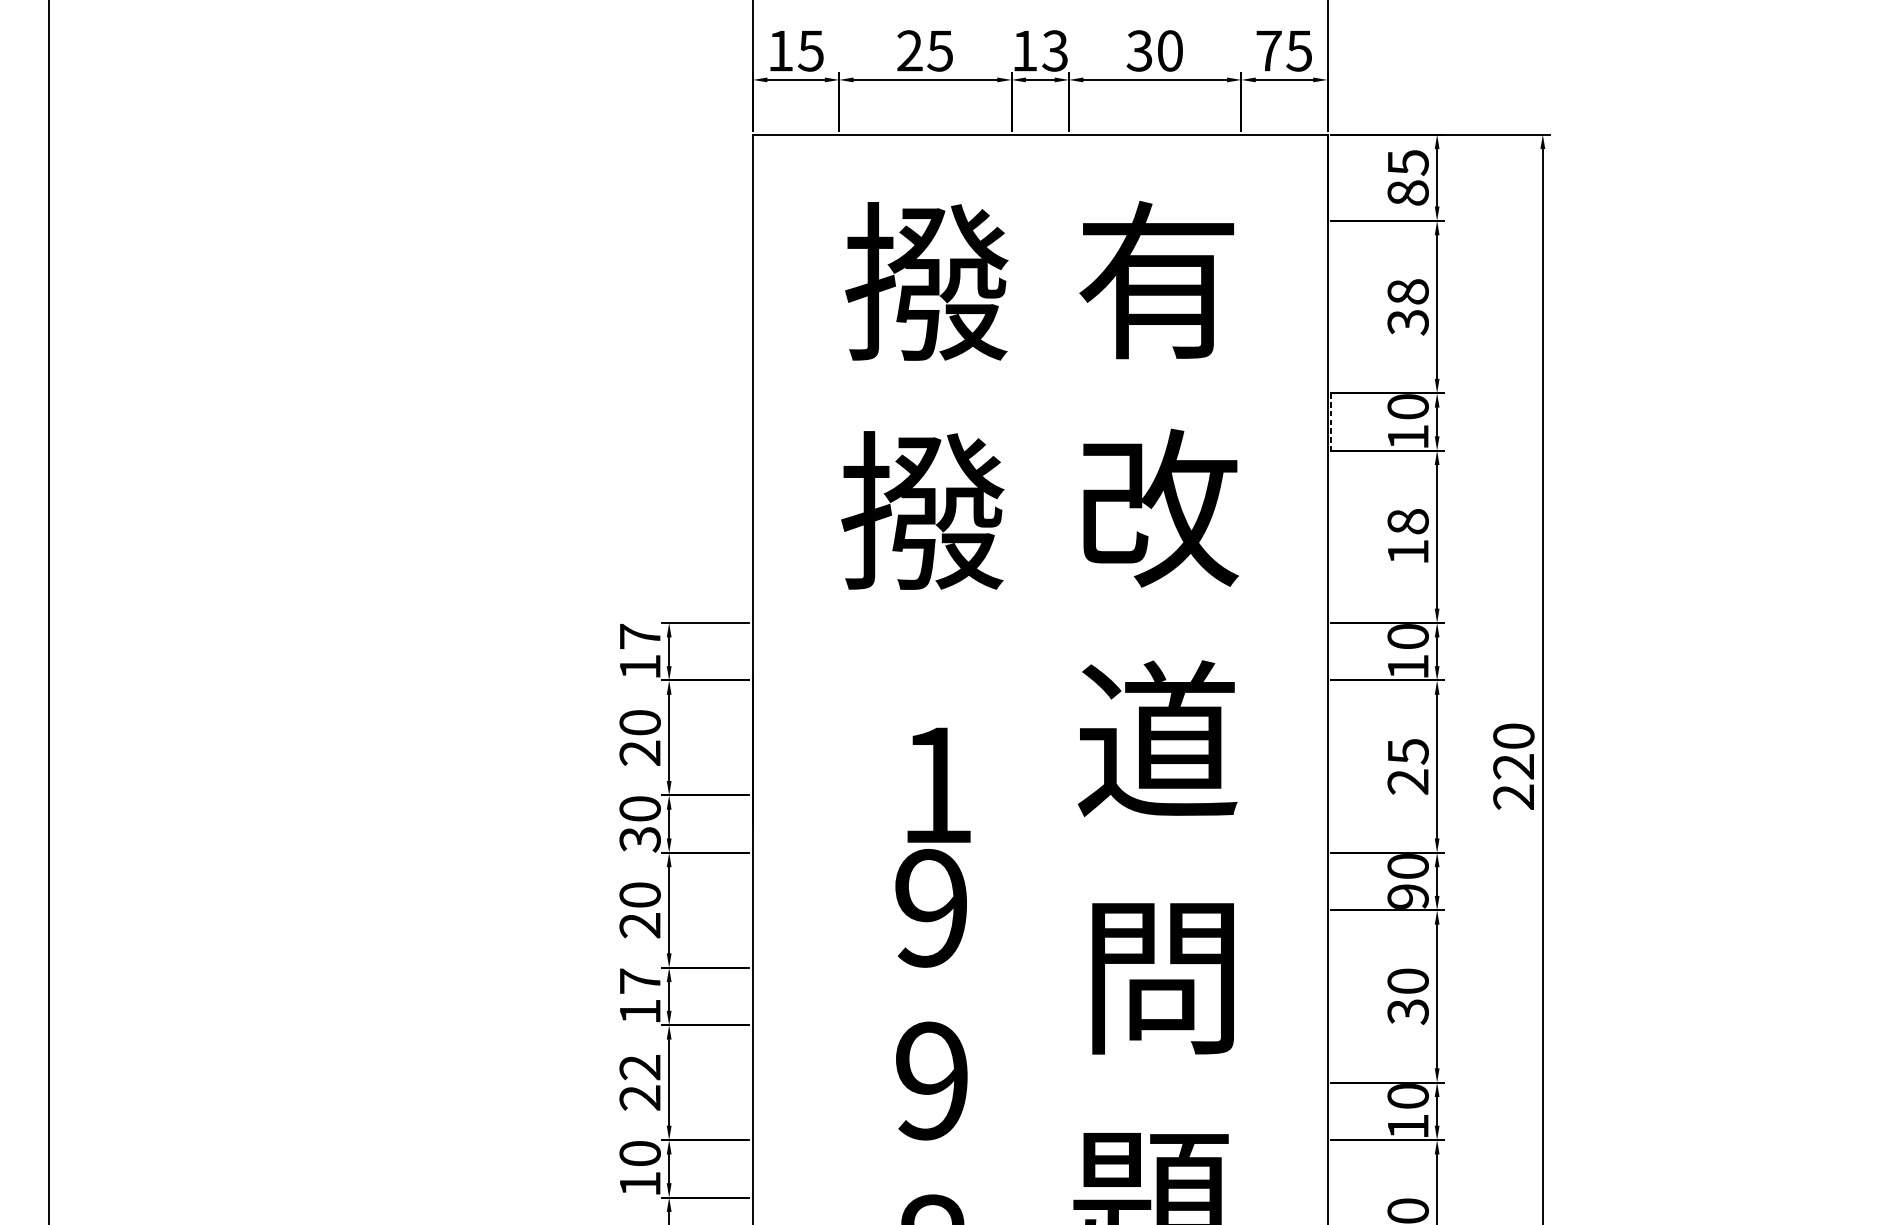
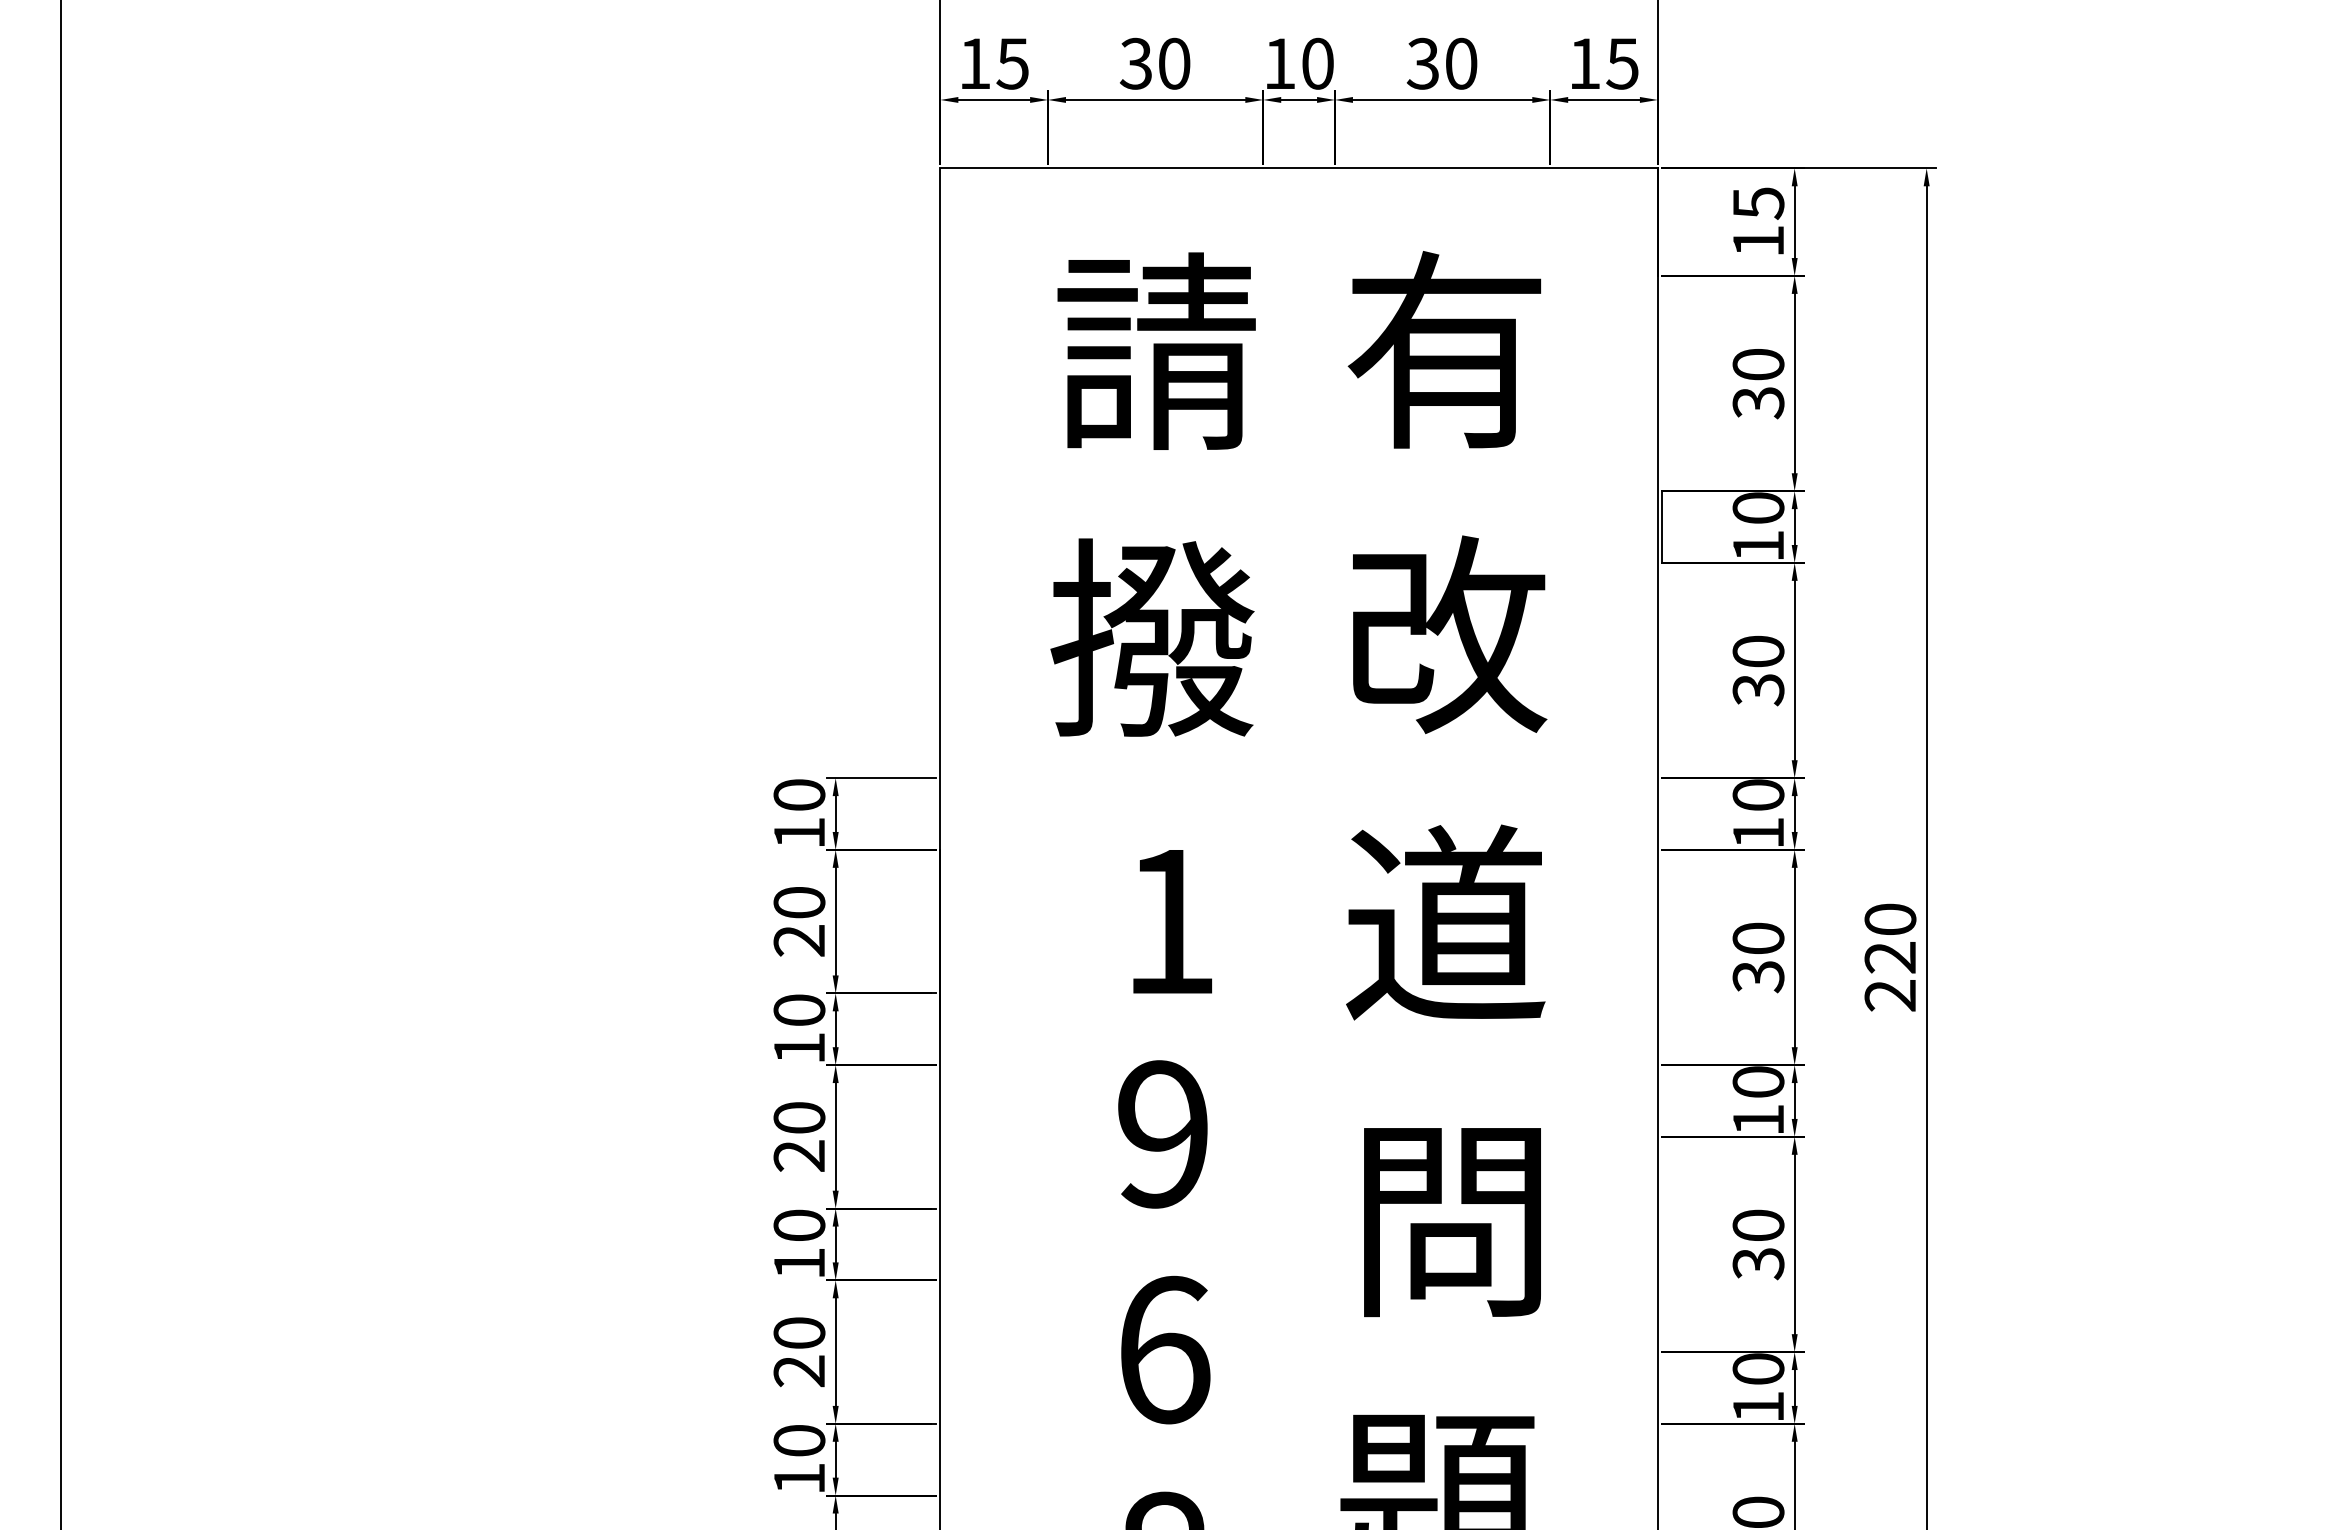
text: (924, 50) -> (1154, 63), 25 -> 30
text: (1055, 50) -> (1317, 63), 13 -> 10
text: (1268, 50) -> (1584, 63), 75 -> 15
text: (1408, 192) -> (1758, 240), 85 -> 15
text: (926, 281) -> (1157, 351), 撥 -> 請
text: (1408, 291) -> (1758, 364), 38 -> 30
line: (1331, 422) -> (1662, 527), dashed -> solid
text: (1408, 536) -> (1758, 670), 18 -> 30
text: (640, 636) -> (799, 794), 17 -> 10
text: (1408, 766) -> (1758, 957), 25 -> 30
text: (938, 785) -> (1172, 921), moved
text: (640, 840) -> (799, 1049), 30 -> 10
text: (1408, 896) -> (1758, 1119), 90 -> 10
text: (640, 981) -> (799, 1225), 17 -> 10
text: (640, 1067) -> (799, 1333), 22 -> 20
text: (932, 1080) -> (1164, 1349), 9 -> 6

